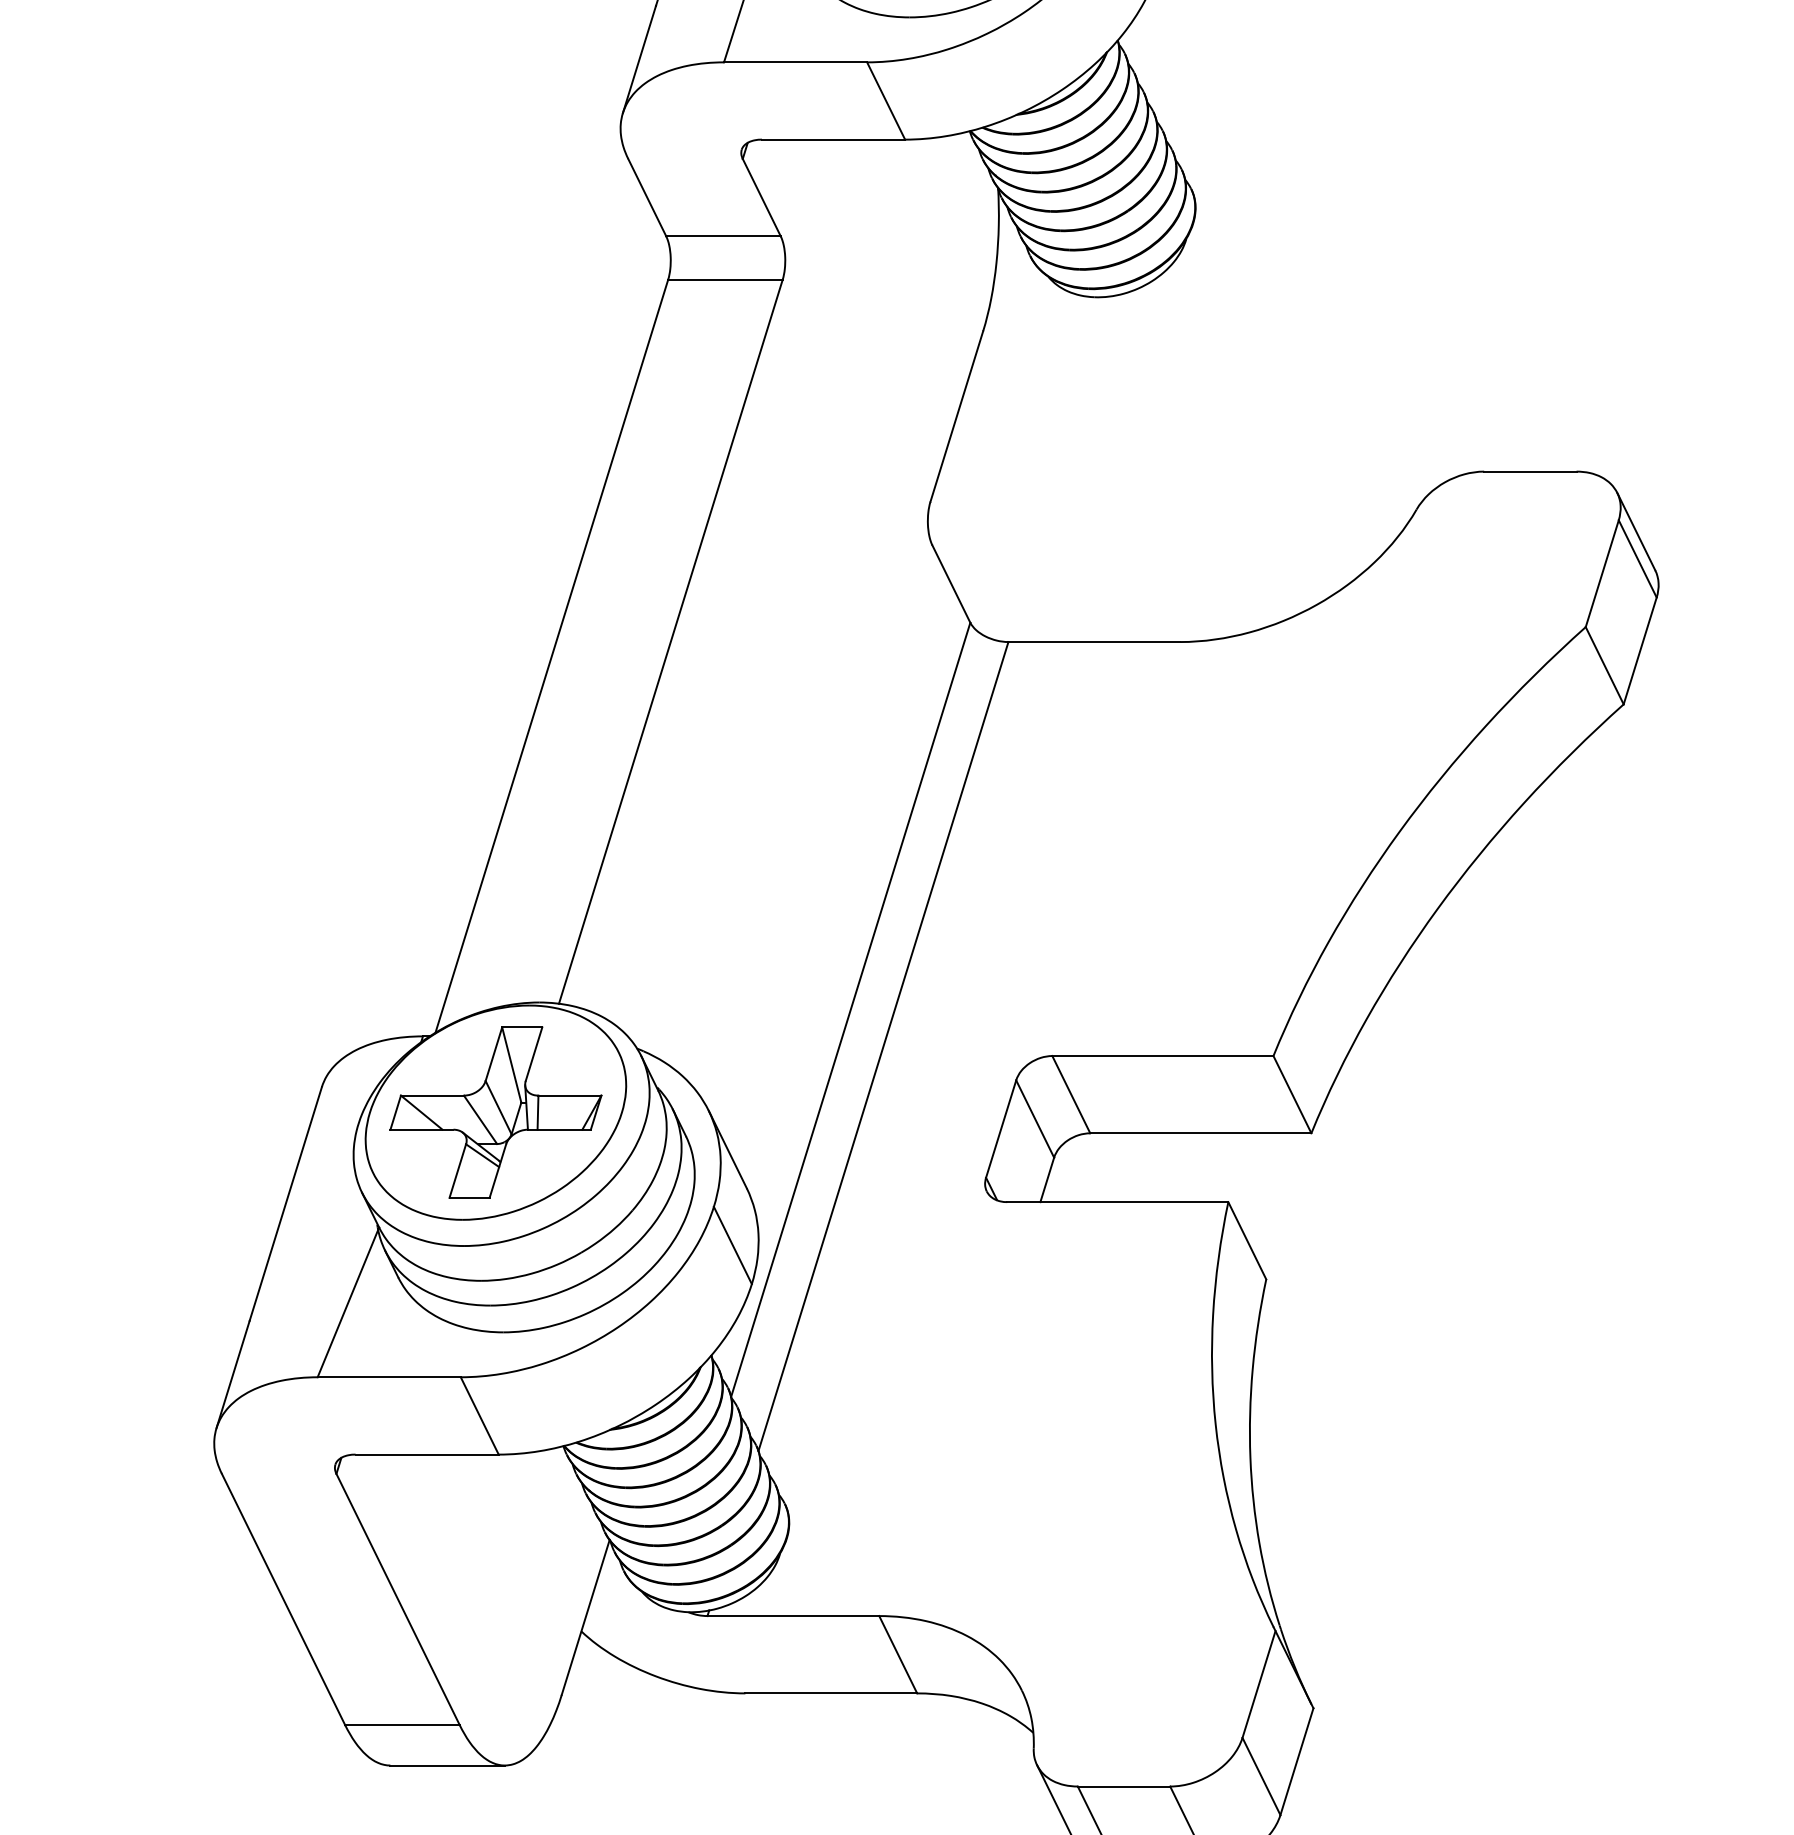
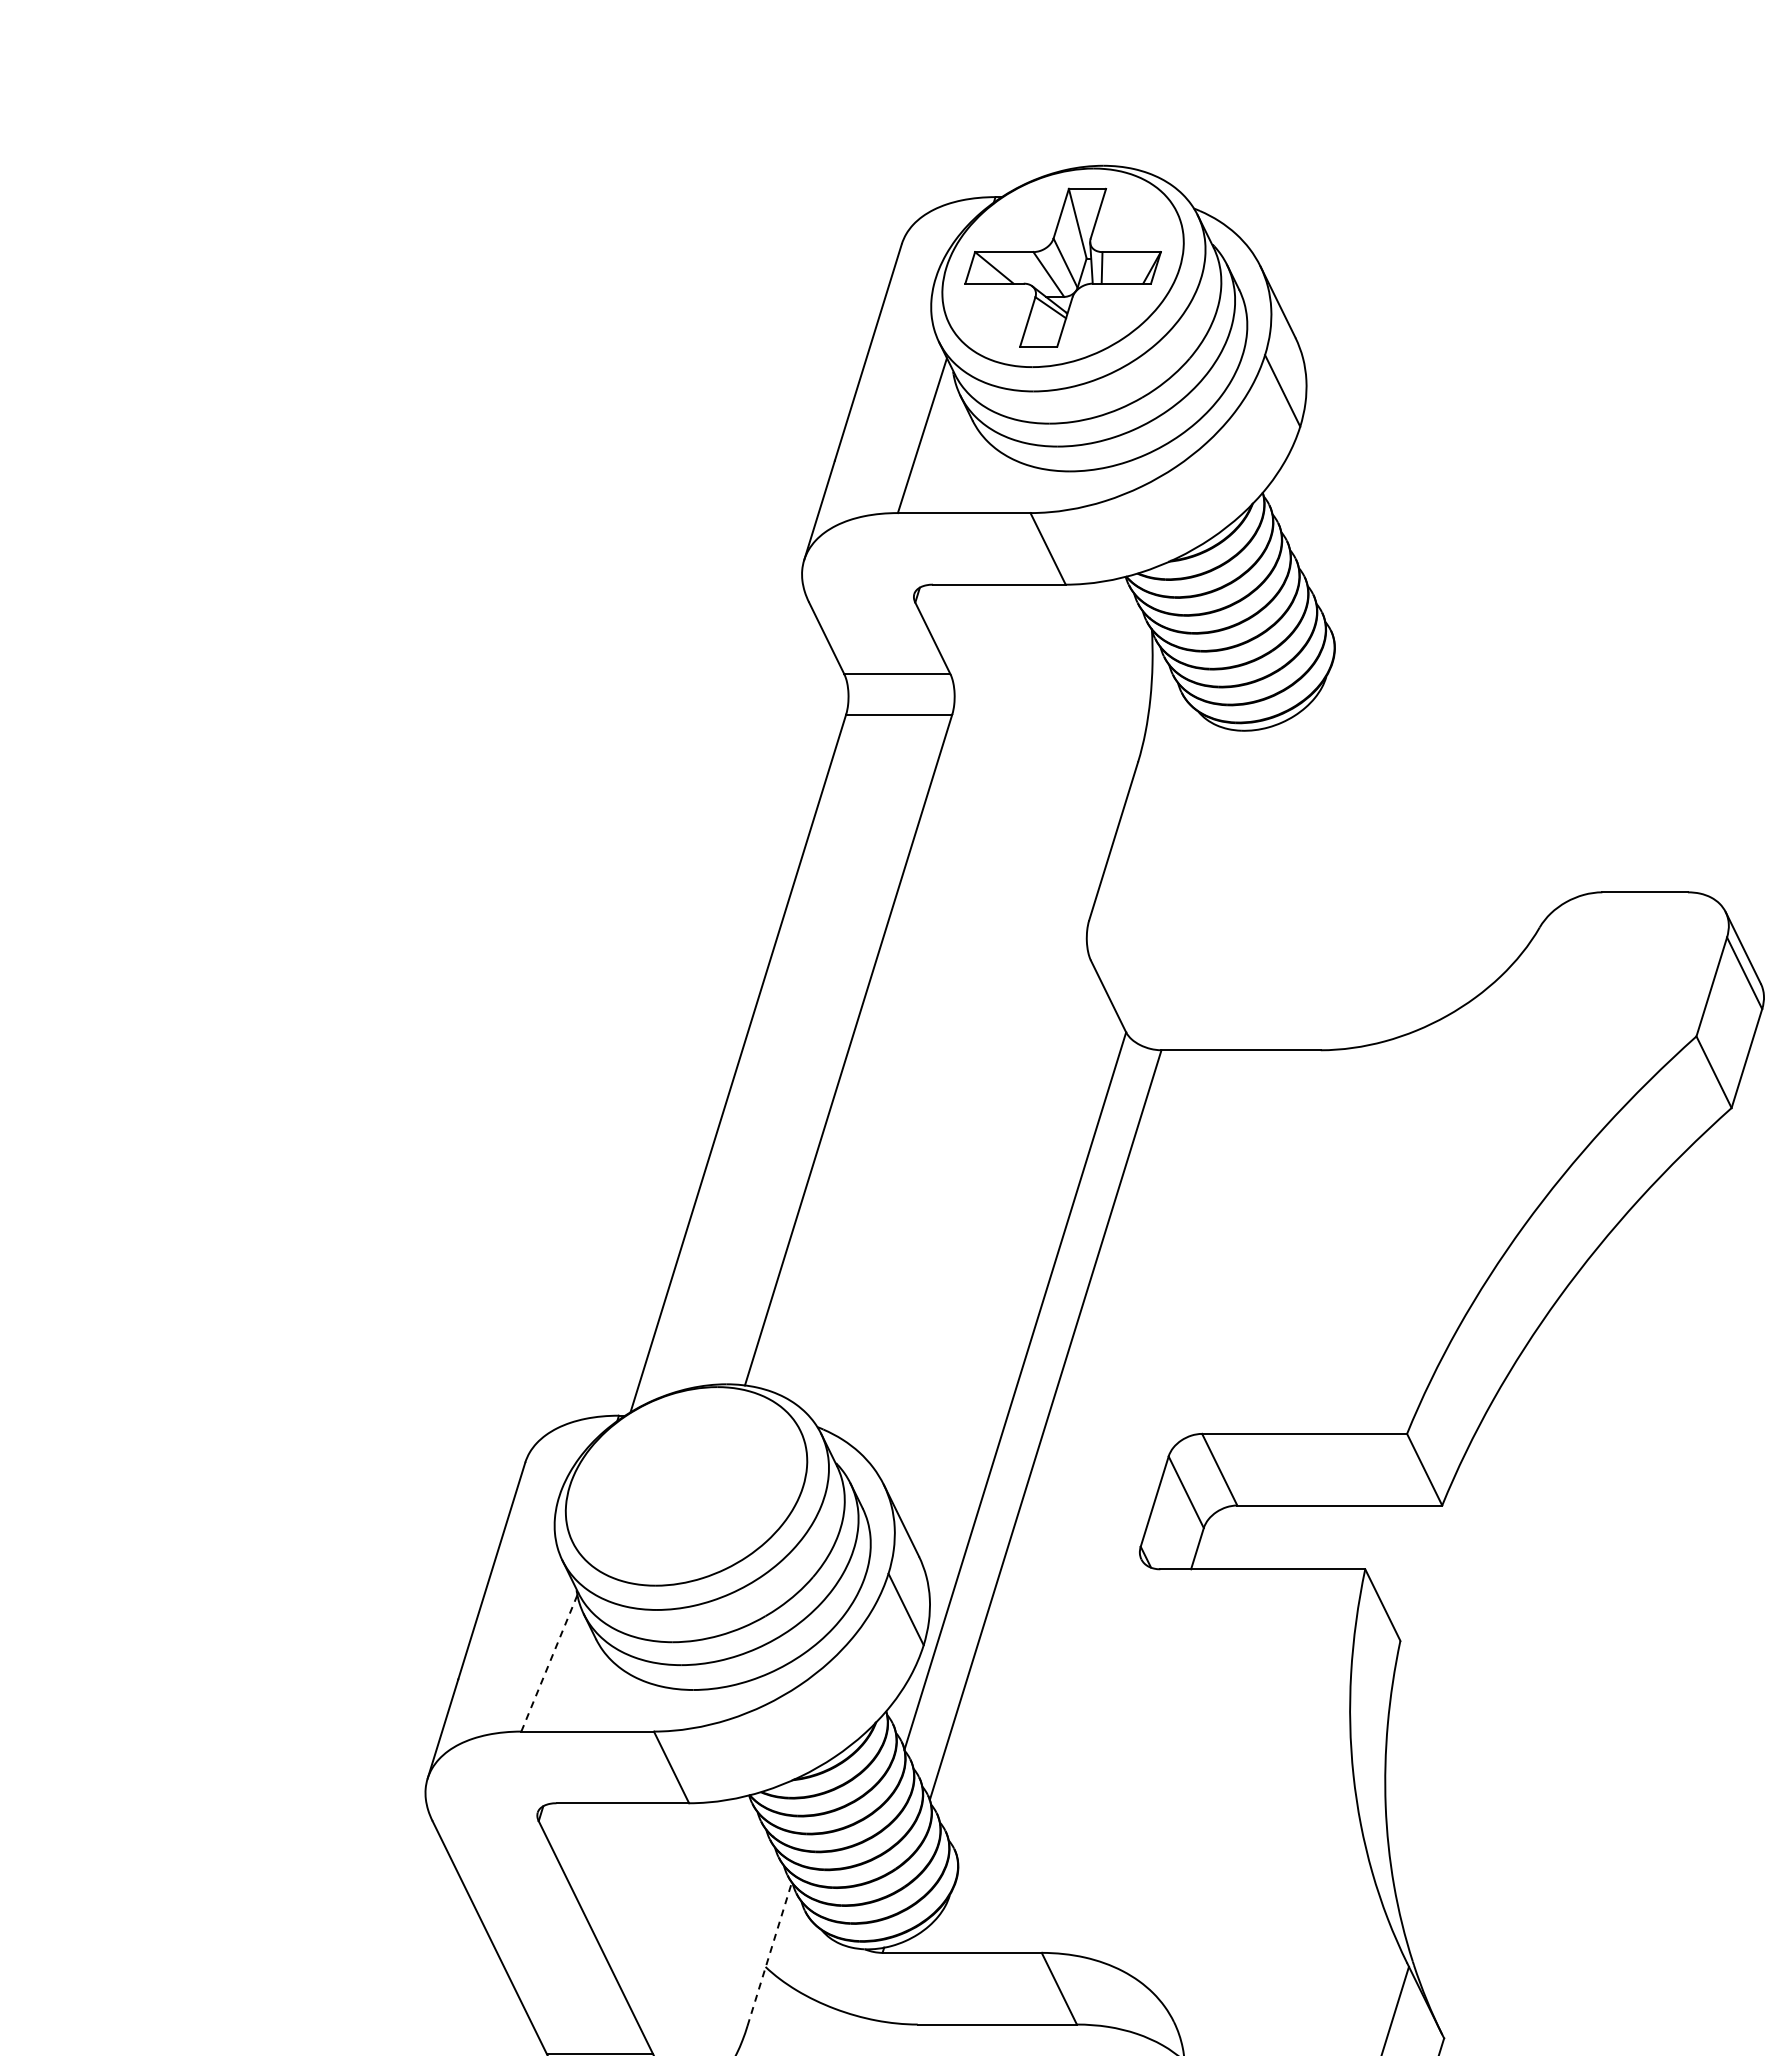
part: (495, 1112) -> (686, 1486), removed
line: (348, 1302) -> (549, 1662), solid -> dashed
line: (585, 1616) -> (769, 1953), solid -> dashed

